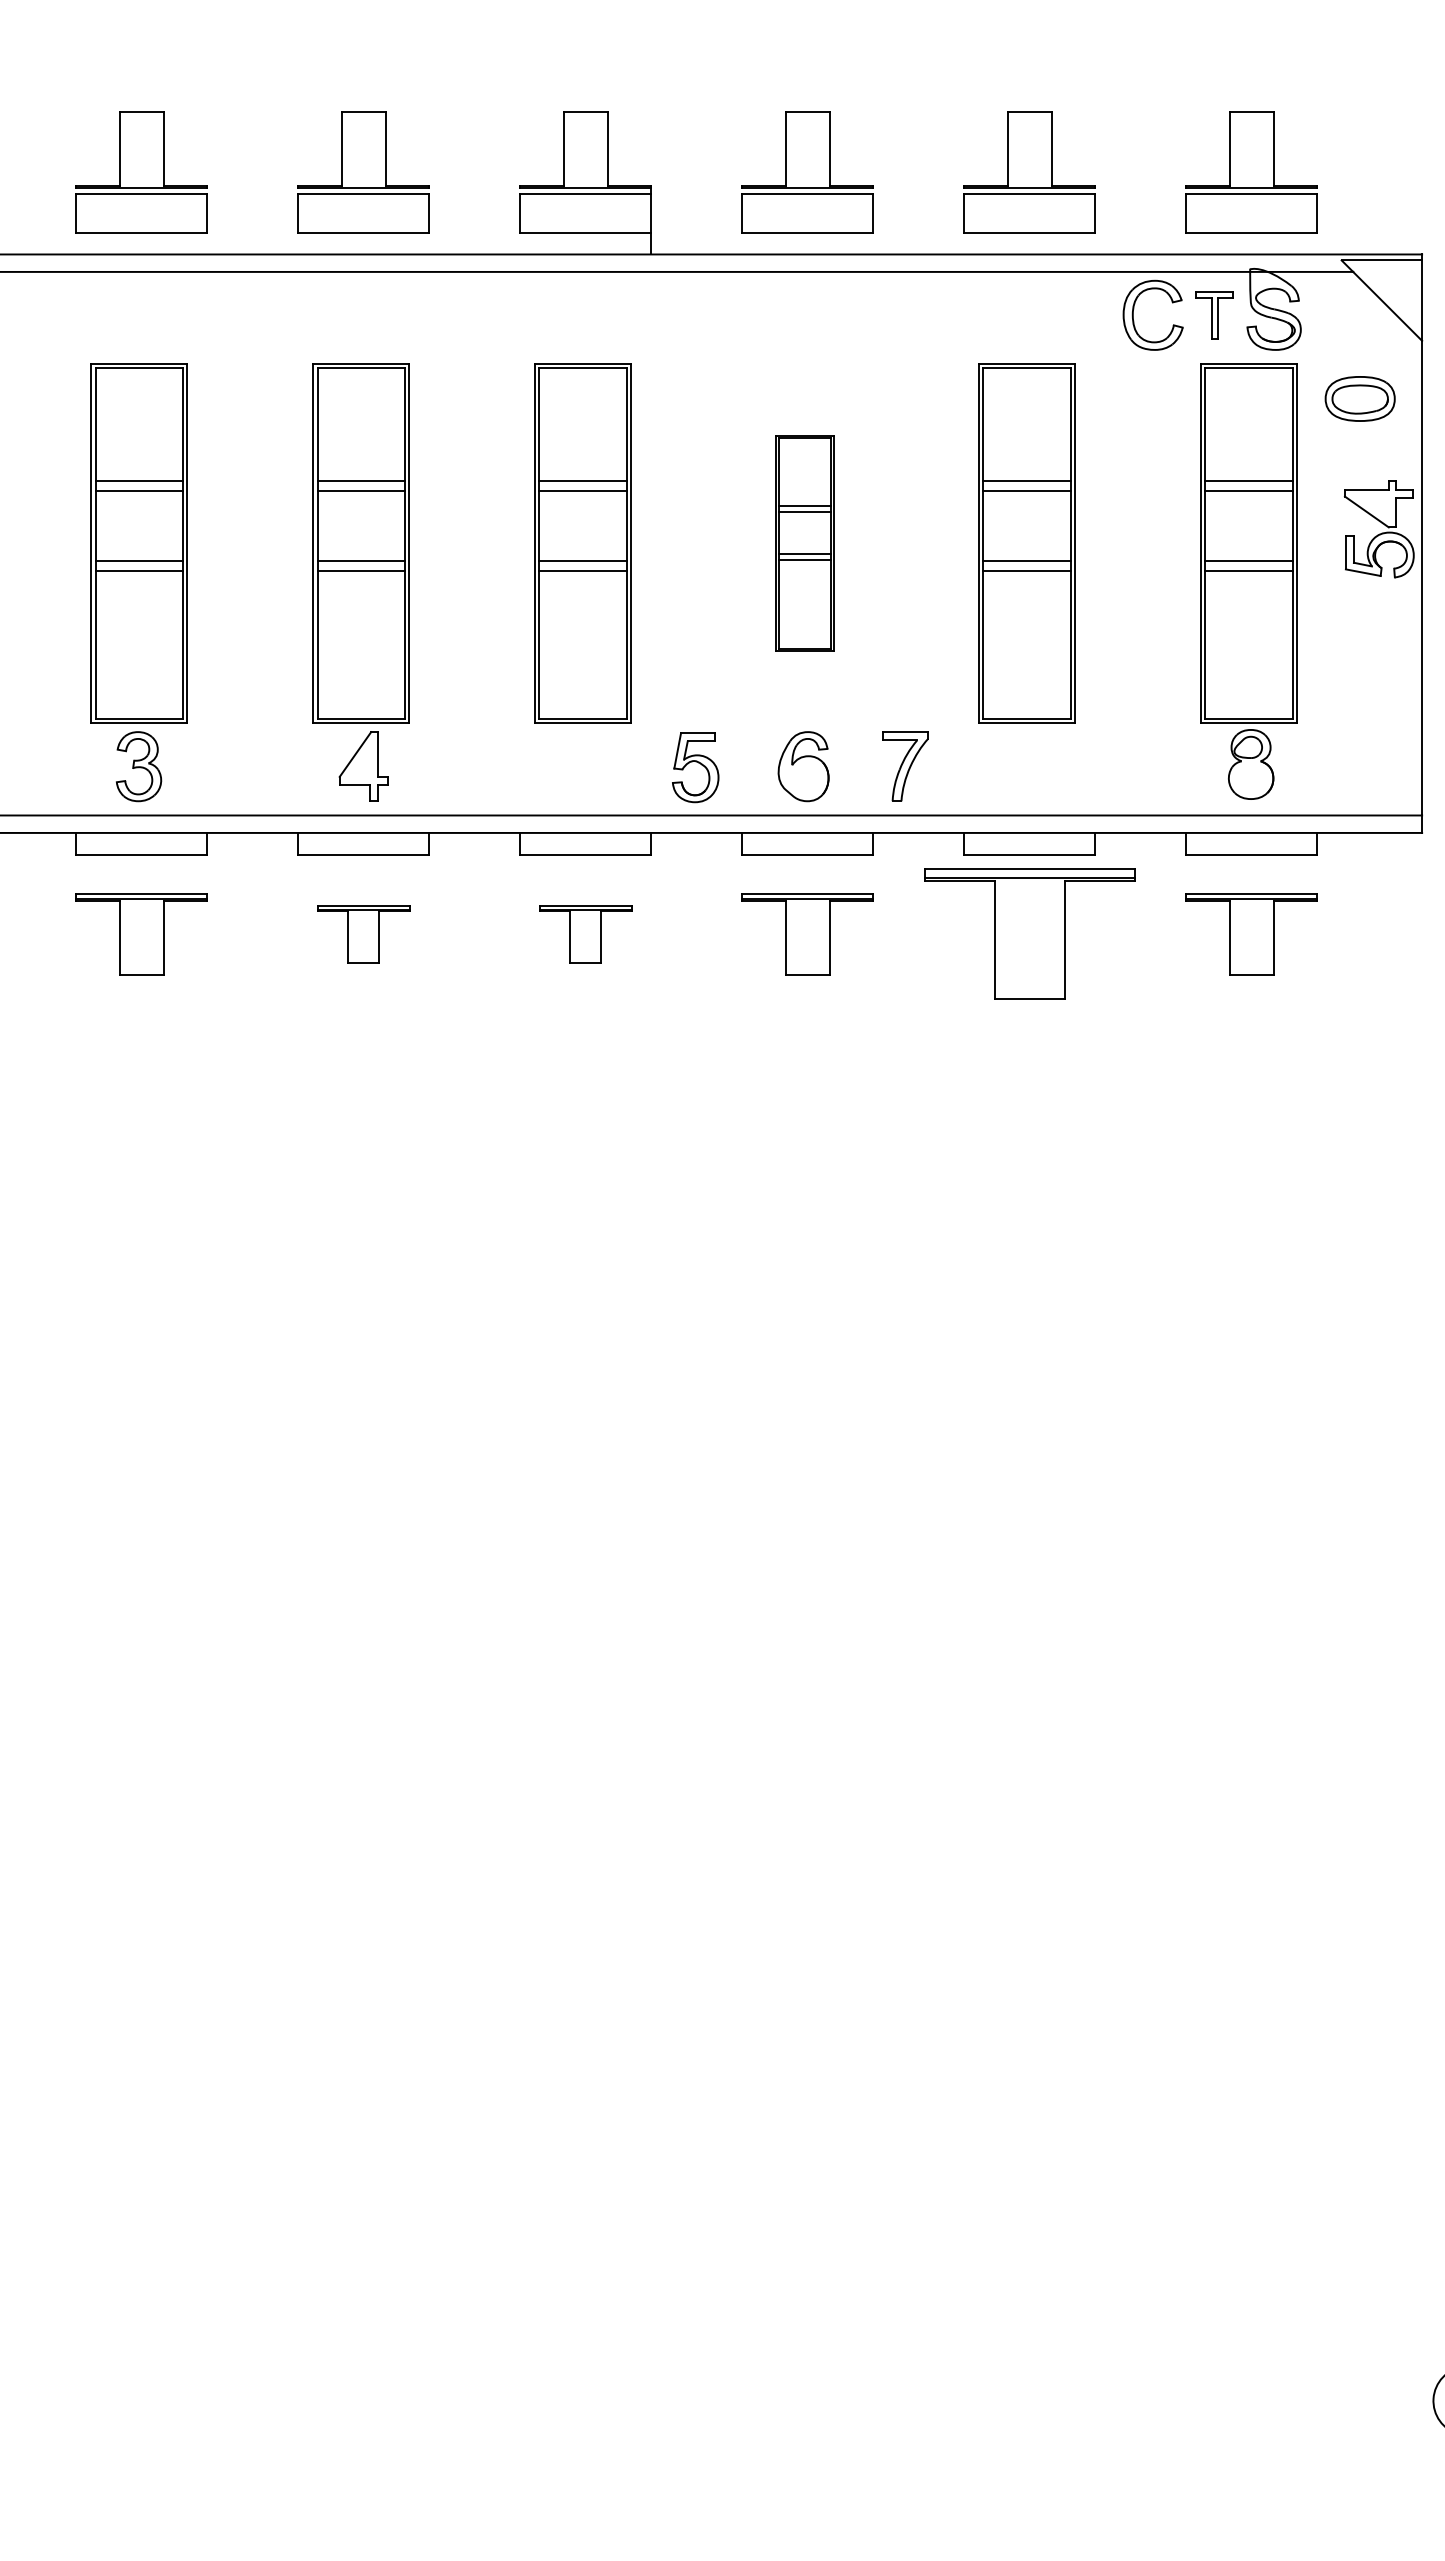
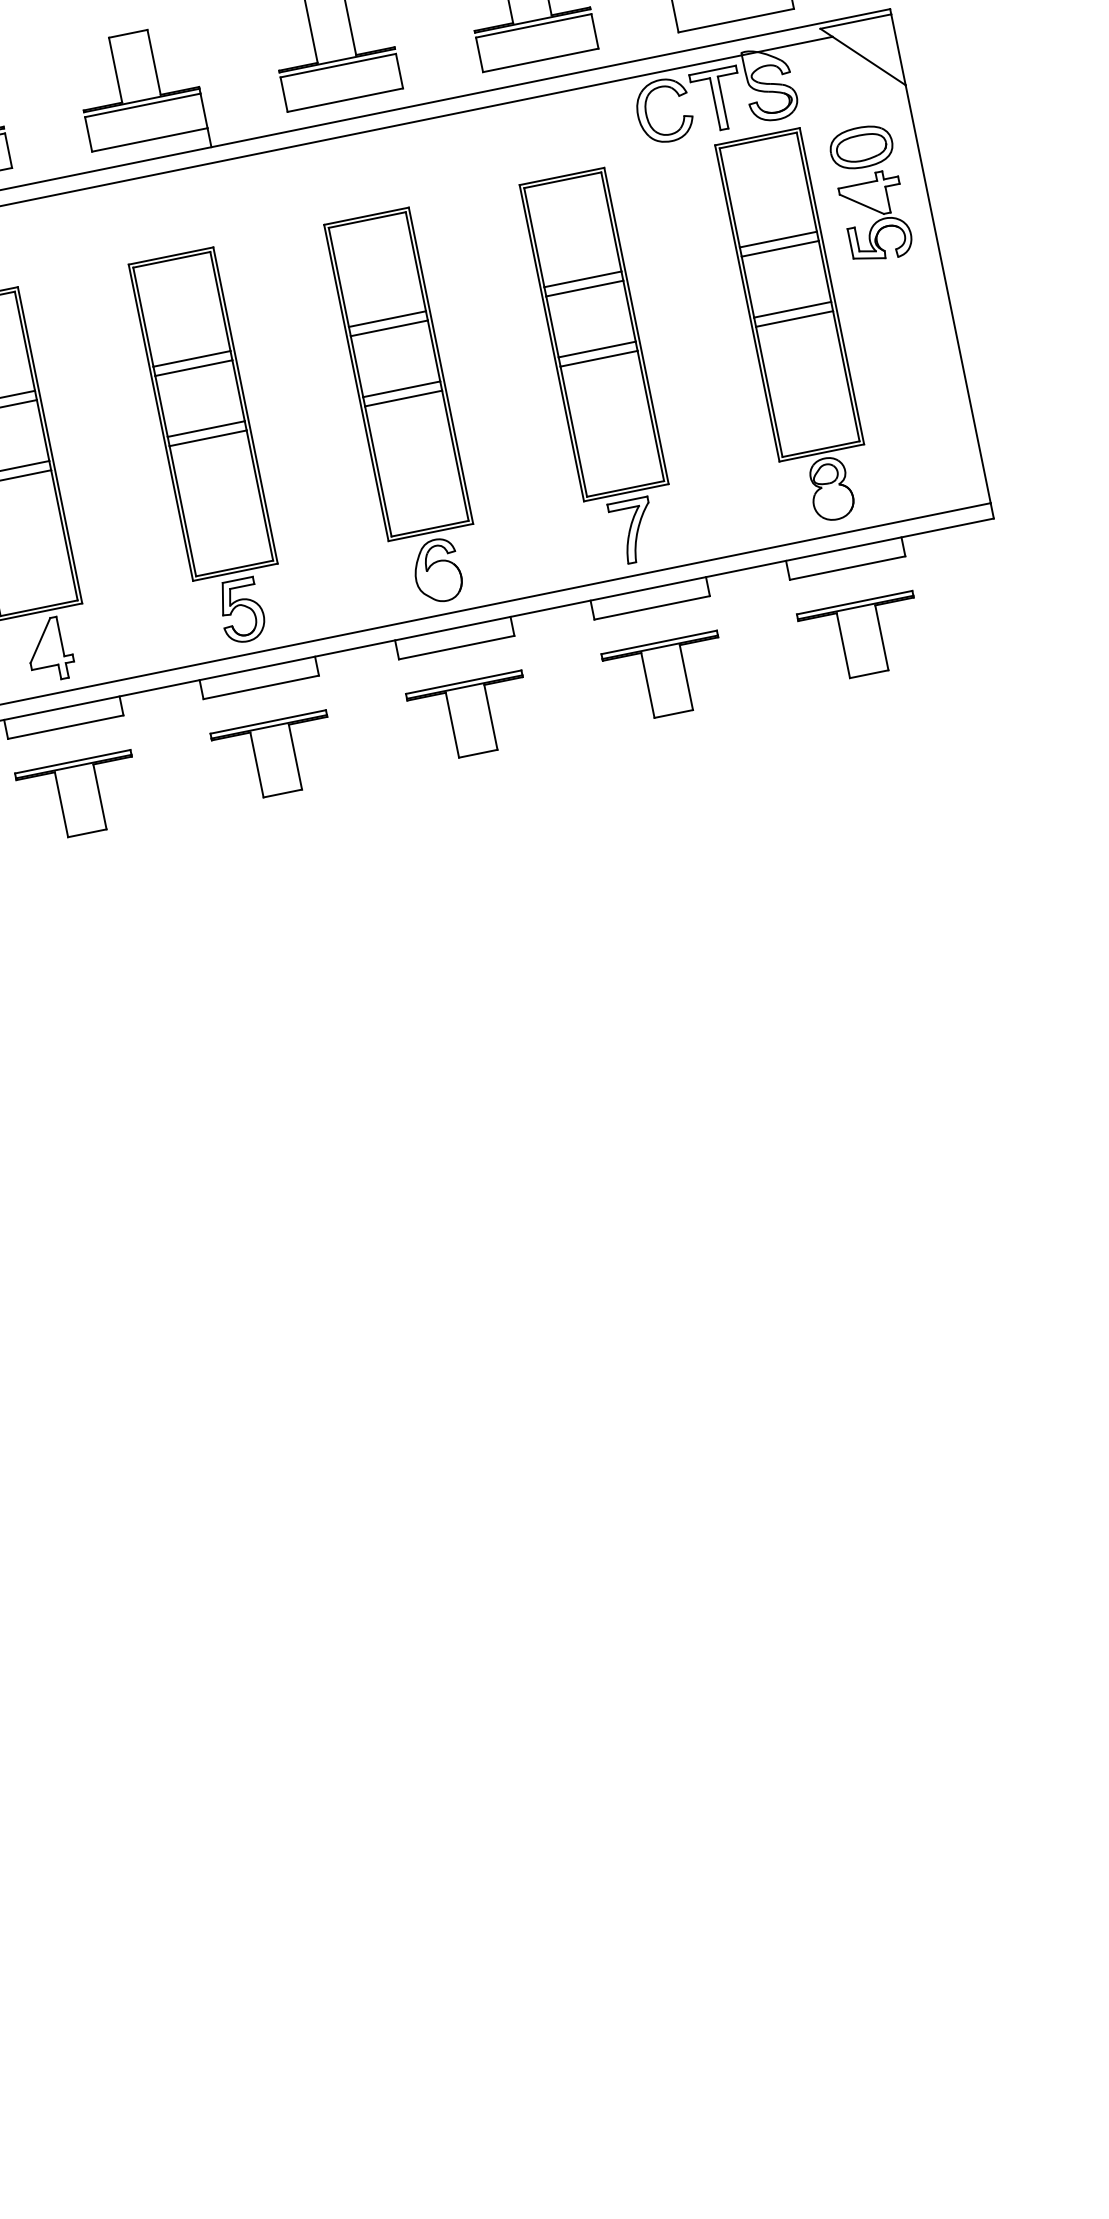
part: (1214, 315) -> (718, 100), size x1.43
part: (1378, 529) -> (875, 217), moved
part: (804, 543) -> (398, 374), size x1.67
part: (905, 766) -> (633, 530), moved
part: (695, 767) -> (241, 610), moved
part: (363, 934) -> (79, 797), size x1.43
part: (585, 934) -> (275, 757), size x1.43
part: (1029, 934) -> (666, 678), size x0.62

